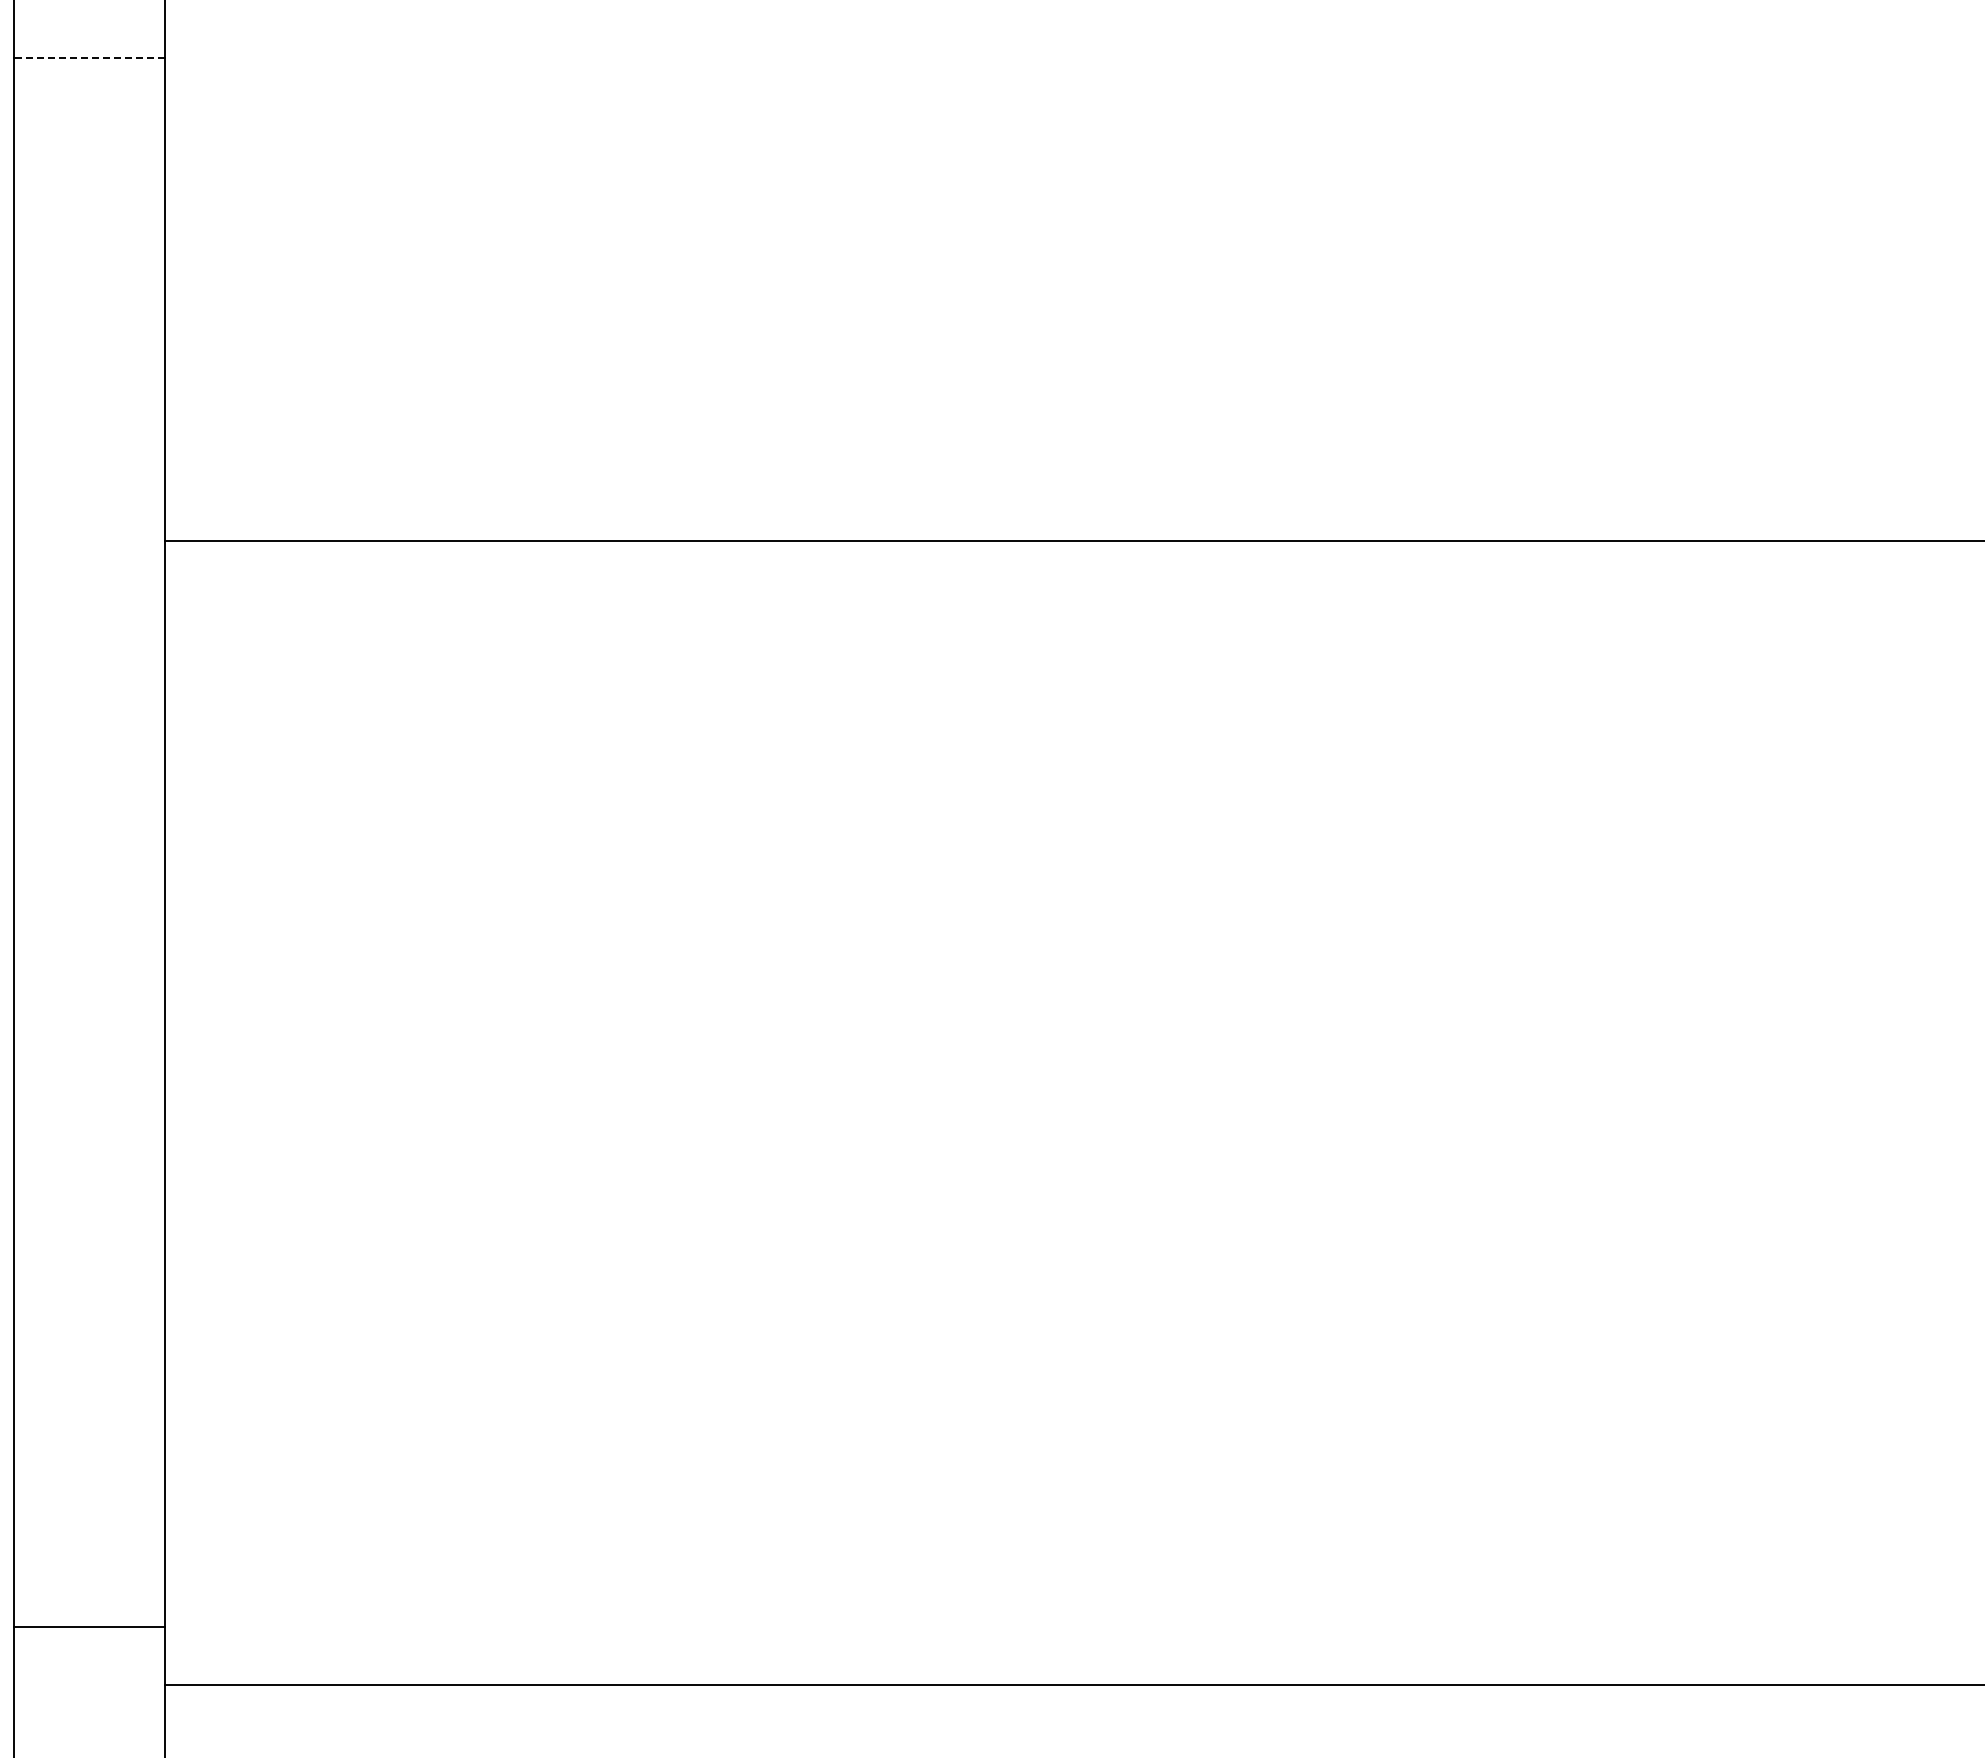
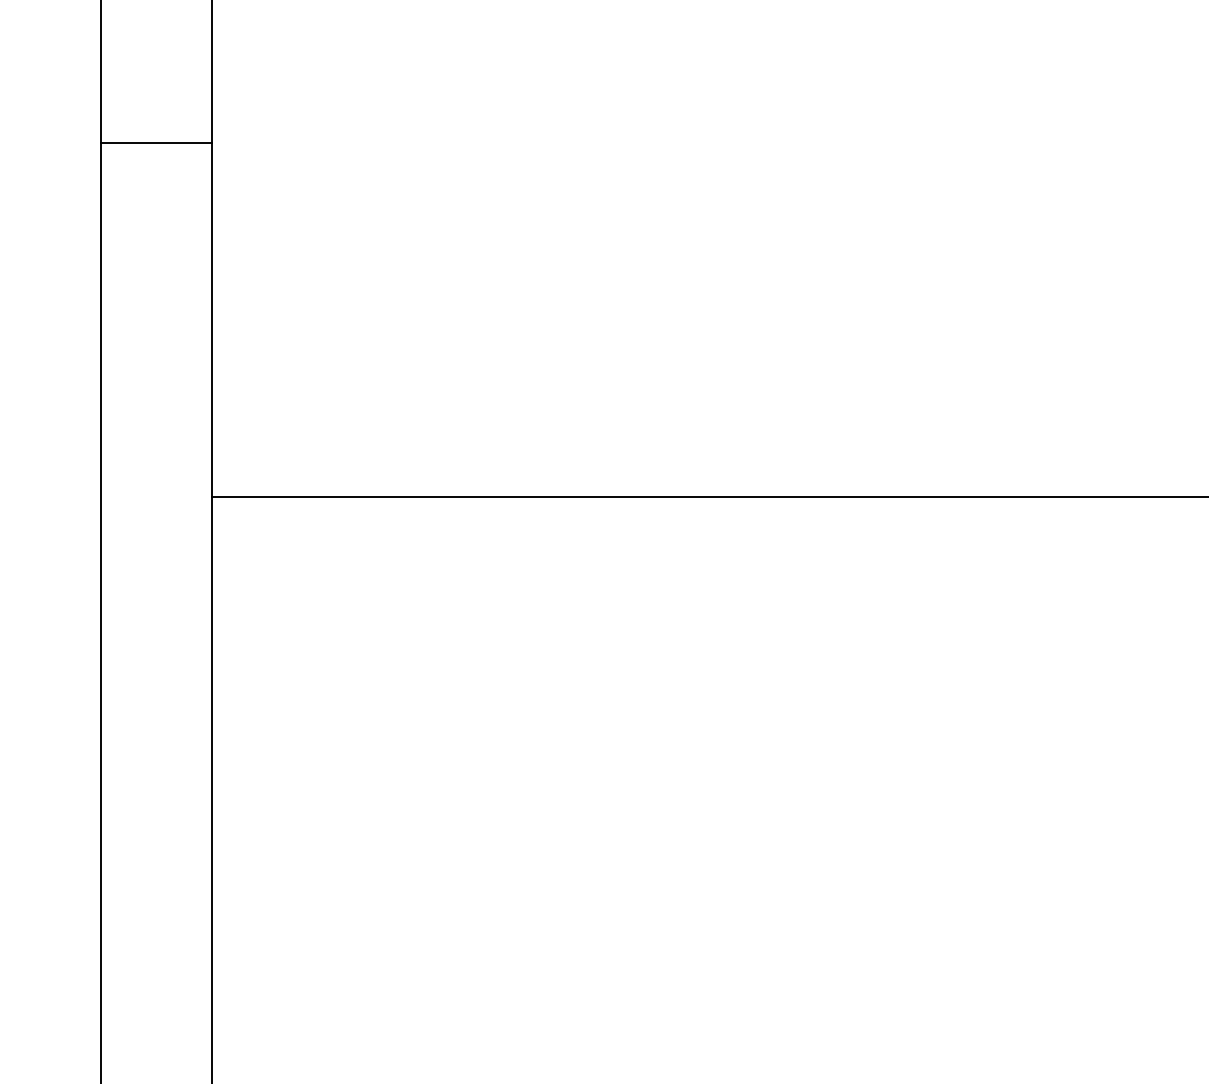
line: (89, 58) -> (156, 142), dashed -> solid

